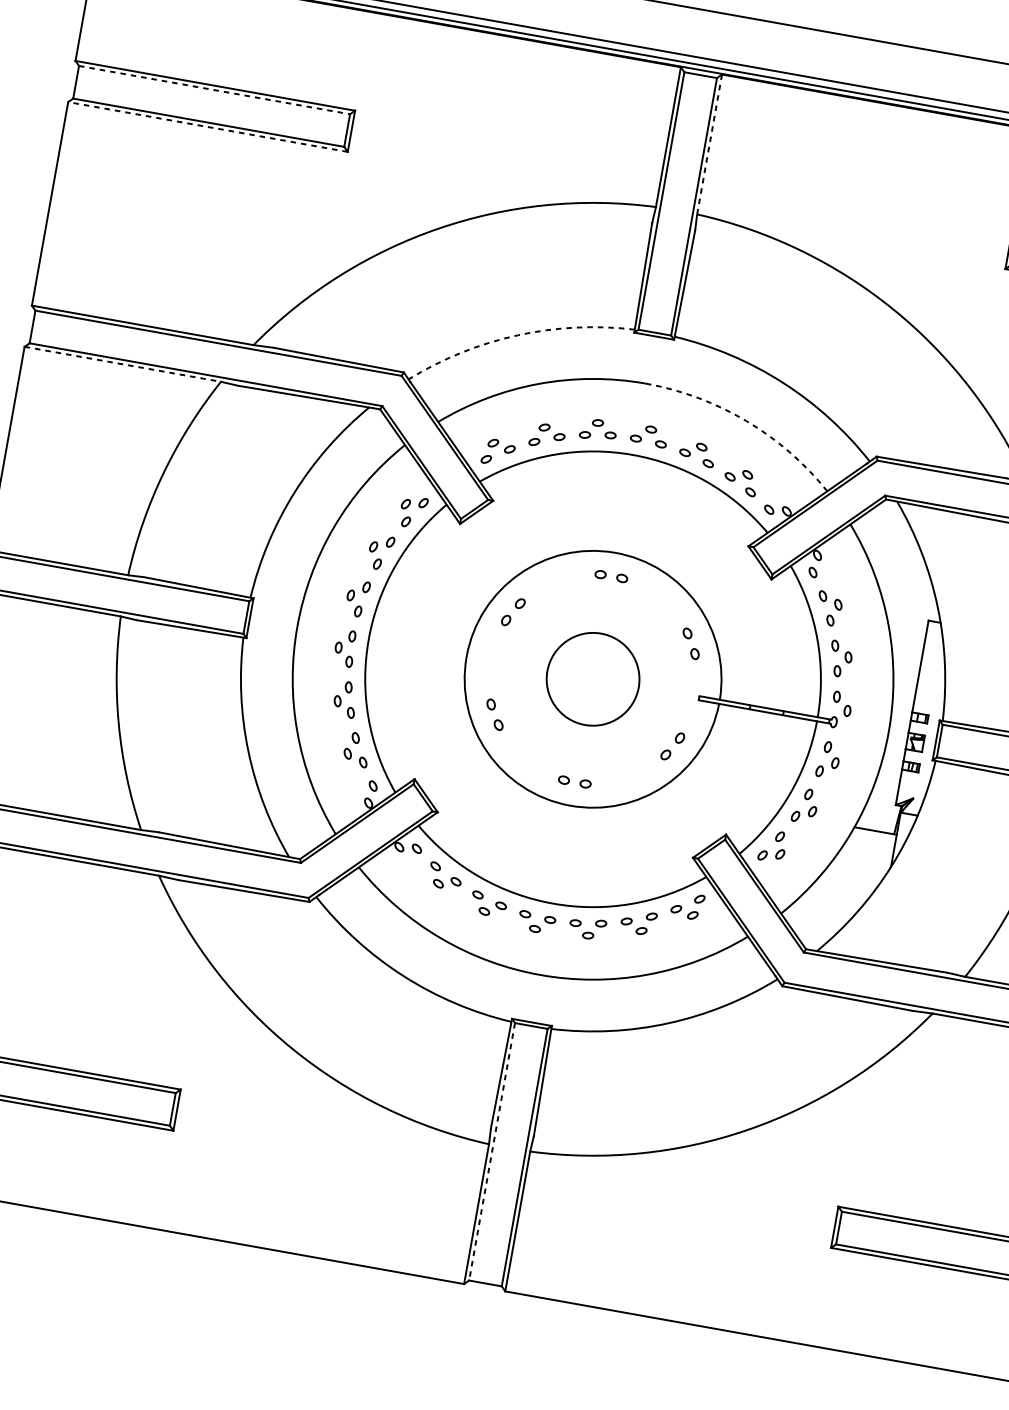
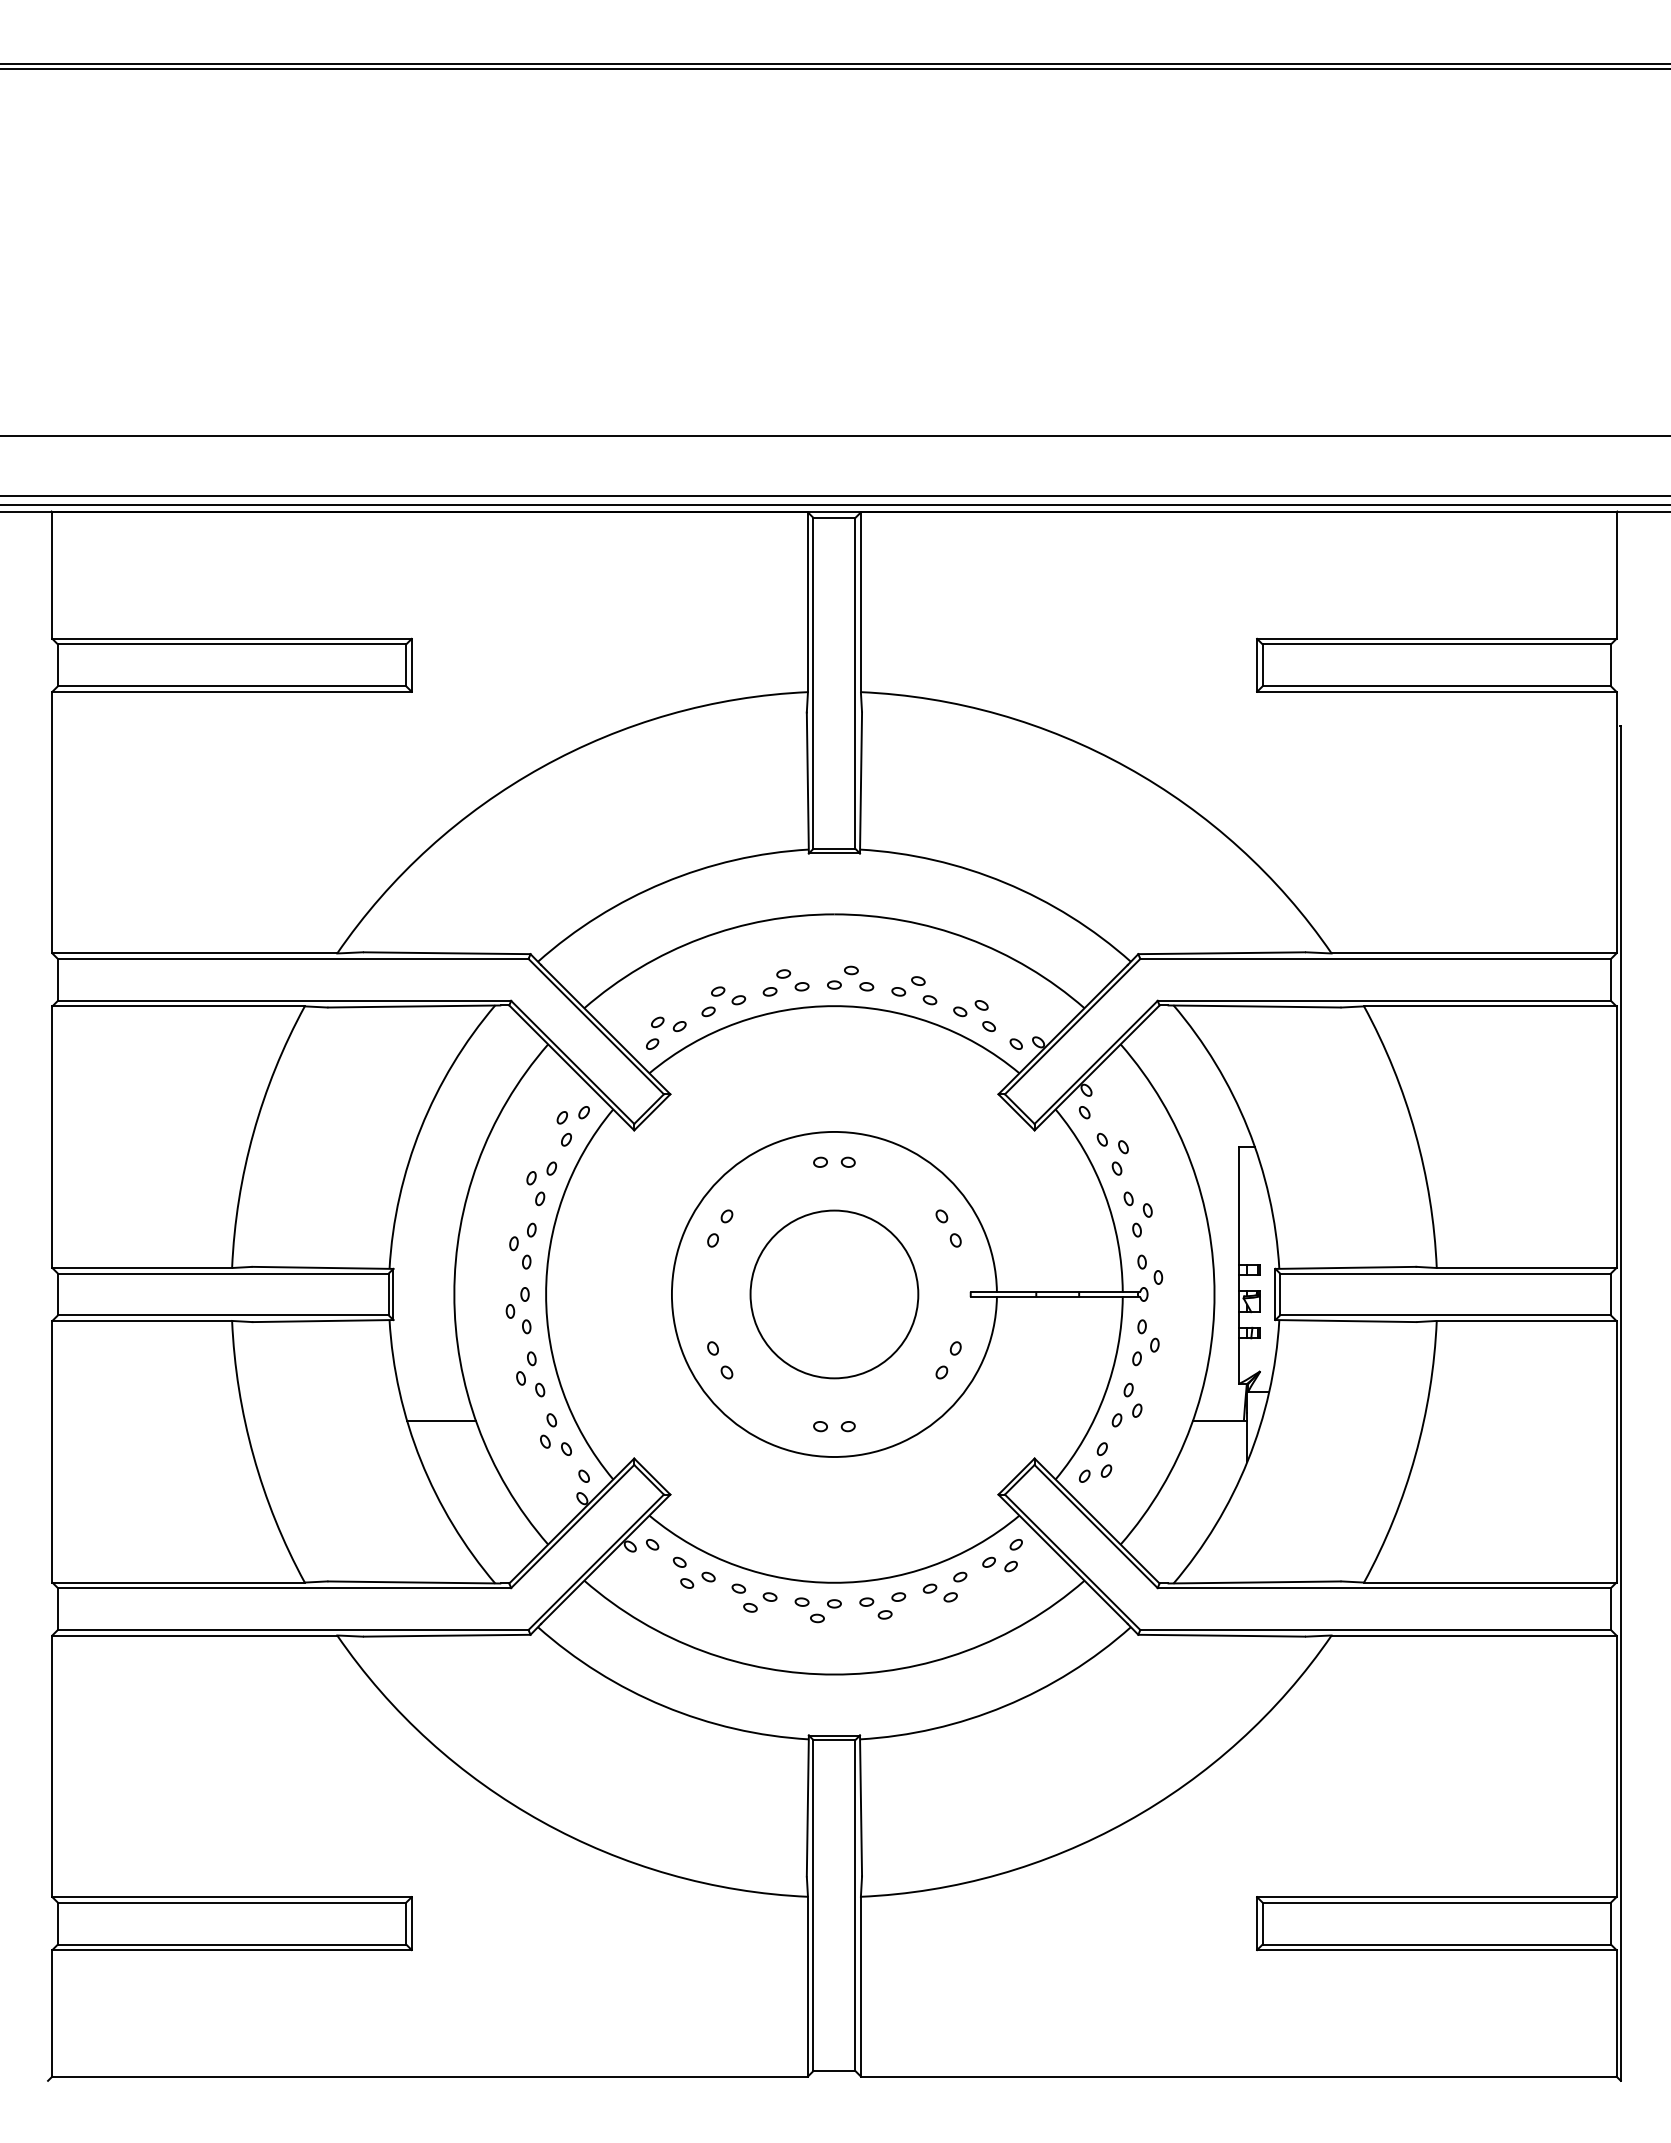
line: (214, 90) -> (232, 644), dashed -> solid
line: (208, 126) -> (232, 691), dashed -> solid
line: (709, 144) -> (860, 602), dashed -> solid
arc: (517, 335) -> (663, 882), dashed -> solid
line: (123, 364) -> (179, 1006), dashed -> solid
arc: (746, 420) -> (968, 938), dashed -> solid
circle: (593, 679) -> (834, 1294), size x1.43
line: (269, 722) -> (441, 1420), added
line: (491, 1152) -> (813, 1906), dashed -> solid

